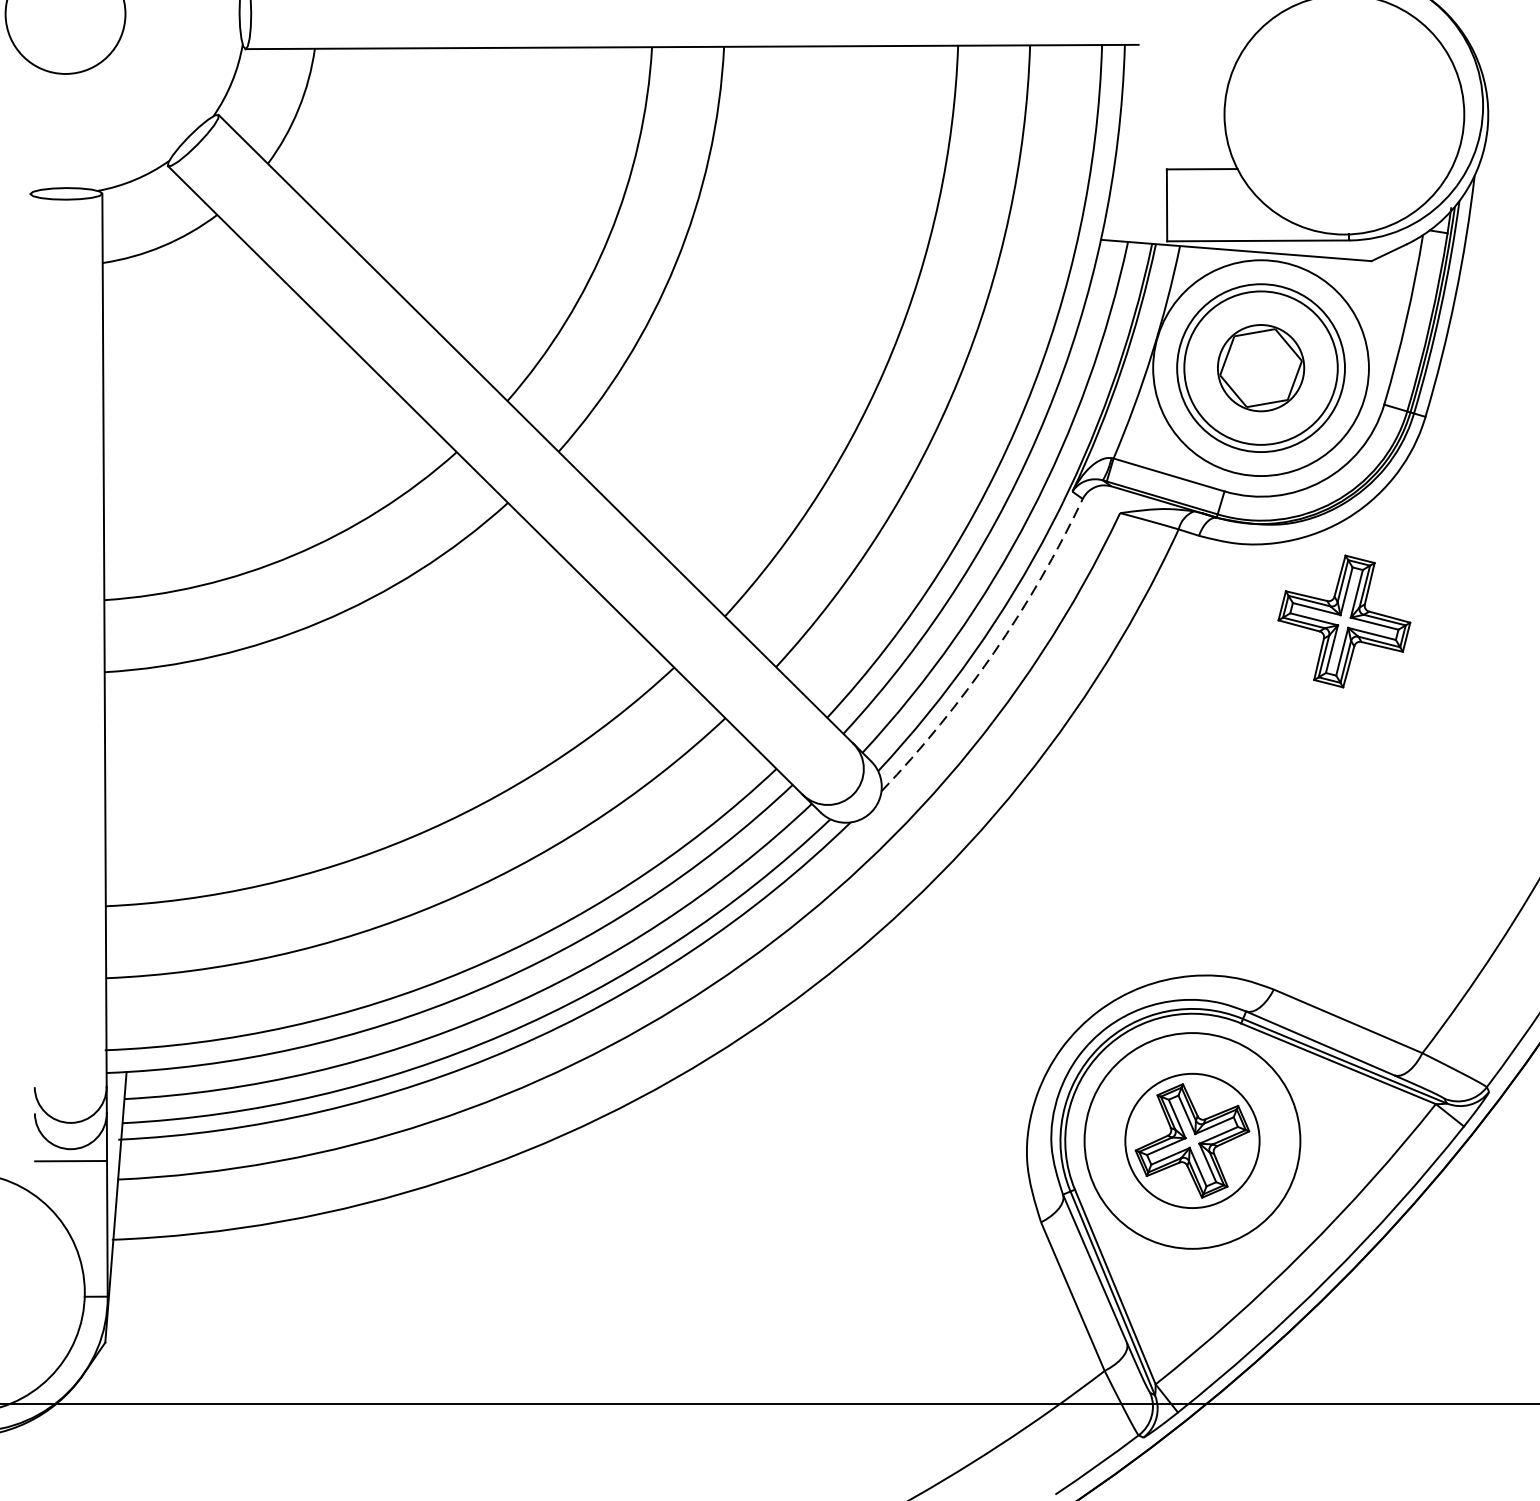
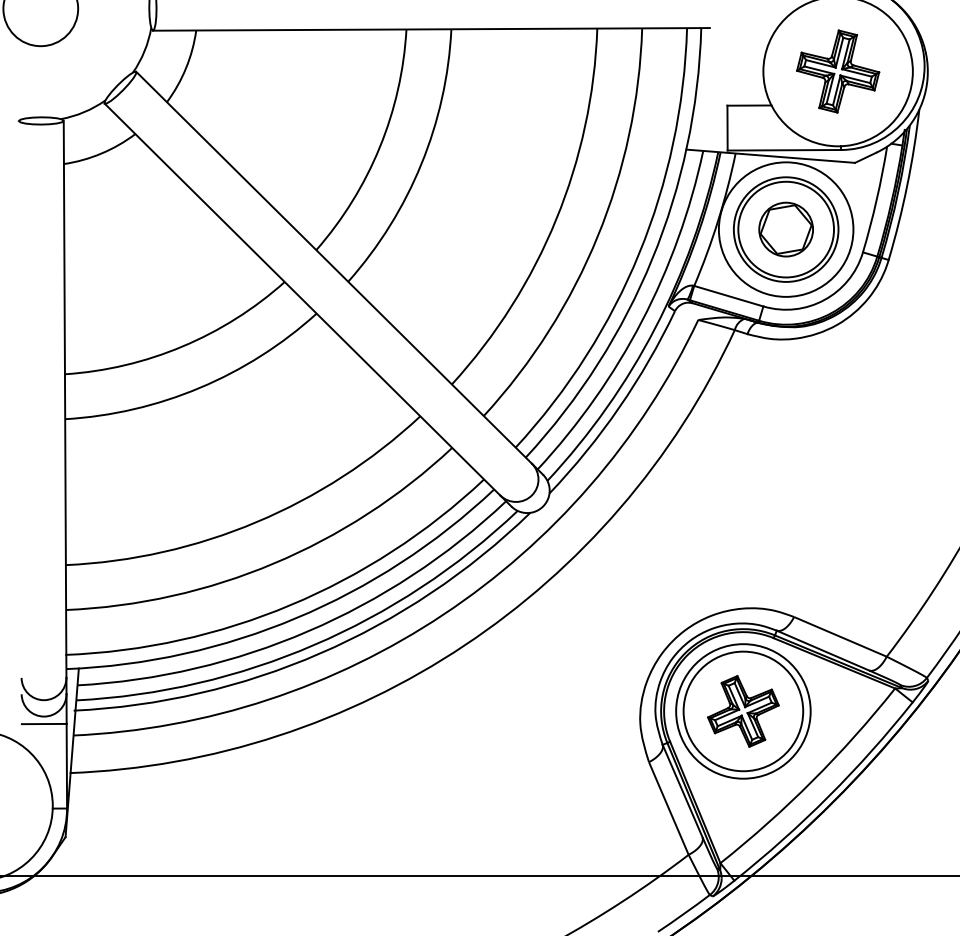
part: (1344, 621) -> (838, 71), moved
arc: (993, 653) -> (619, 407), dashed -> solid
circle: (1192, 1141) -> (743, 711), size x1.43

